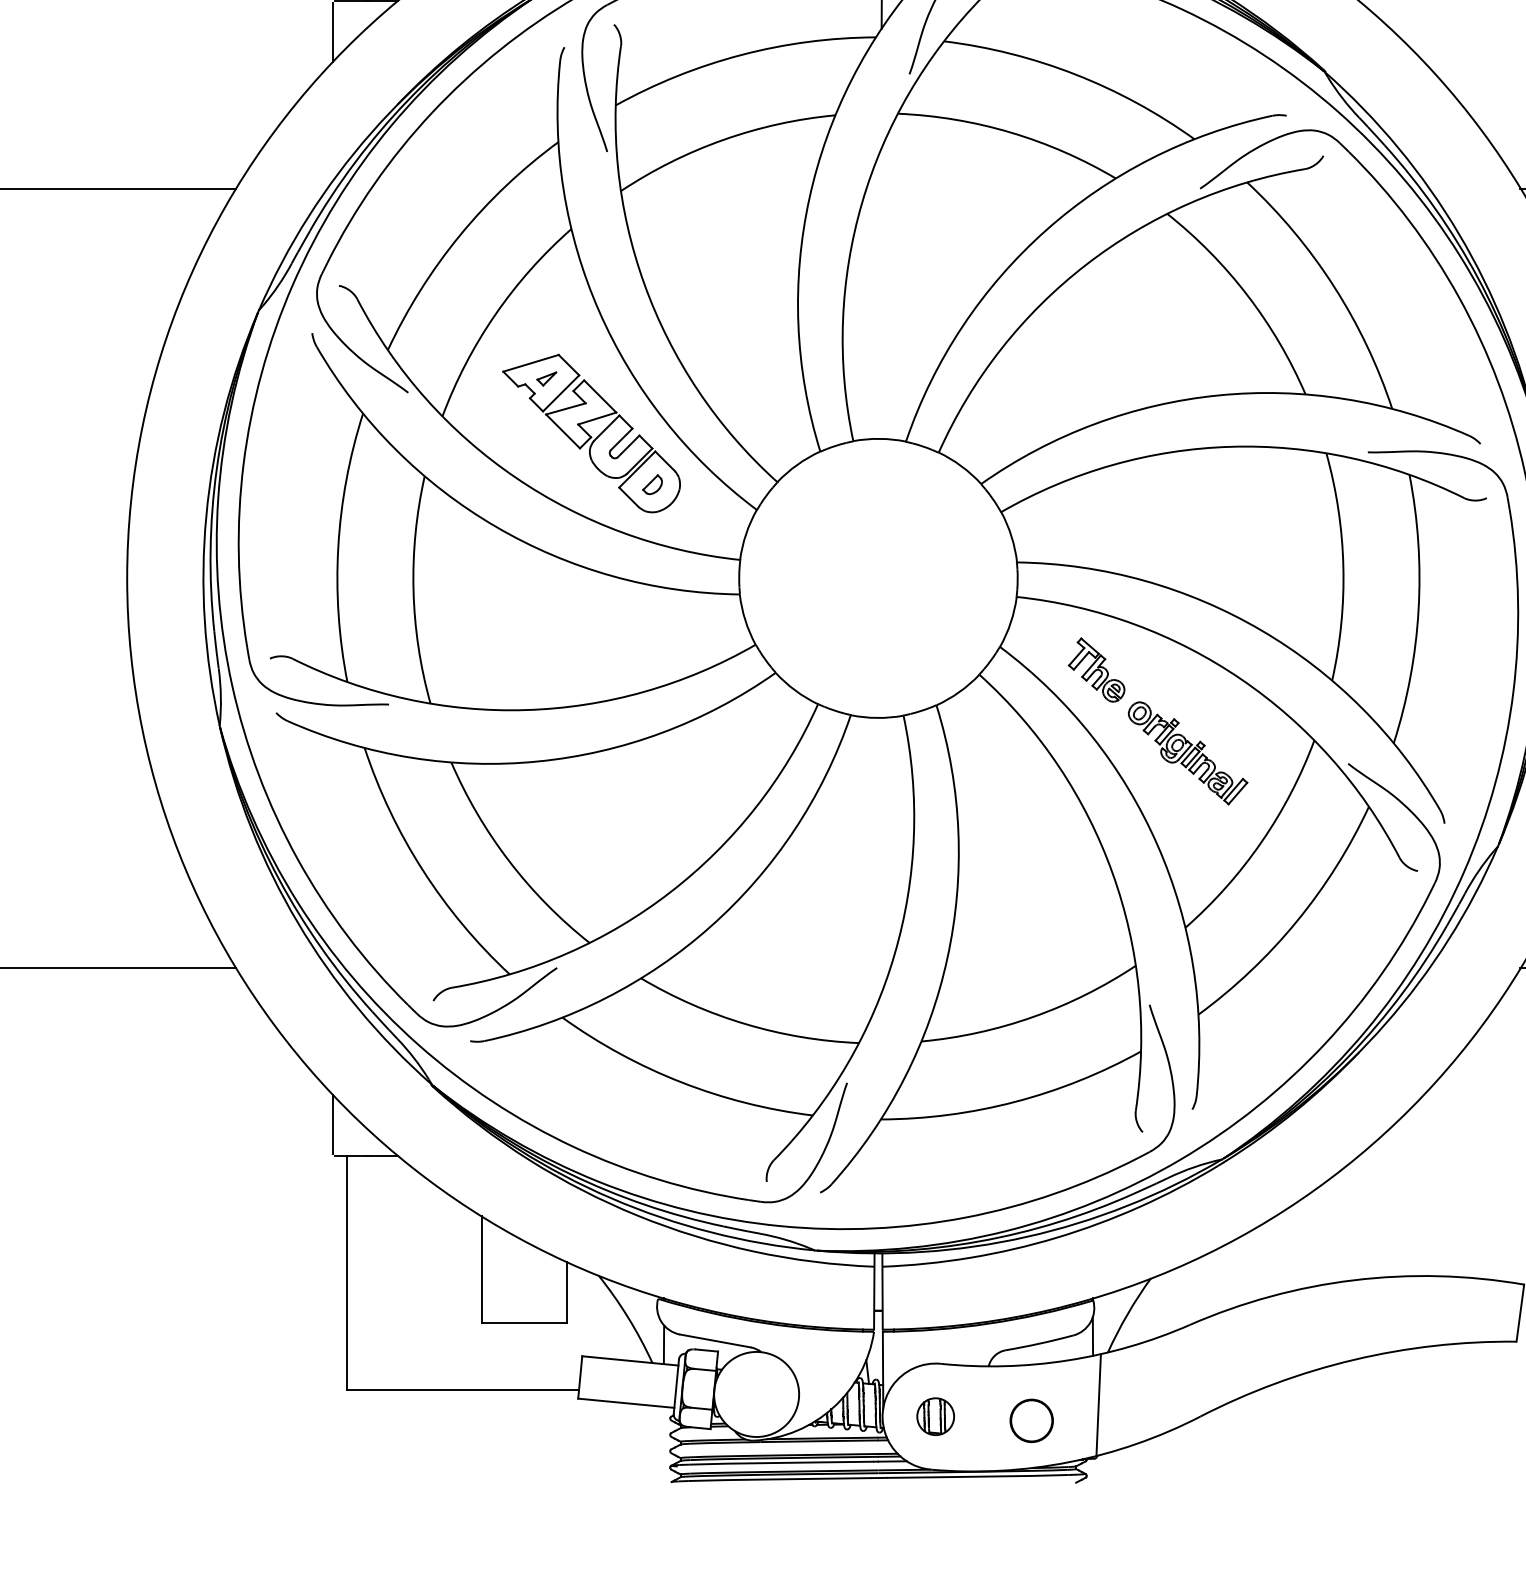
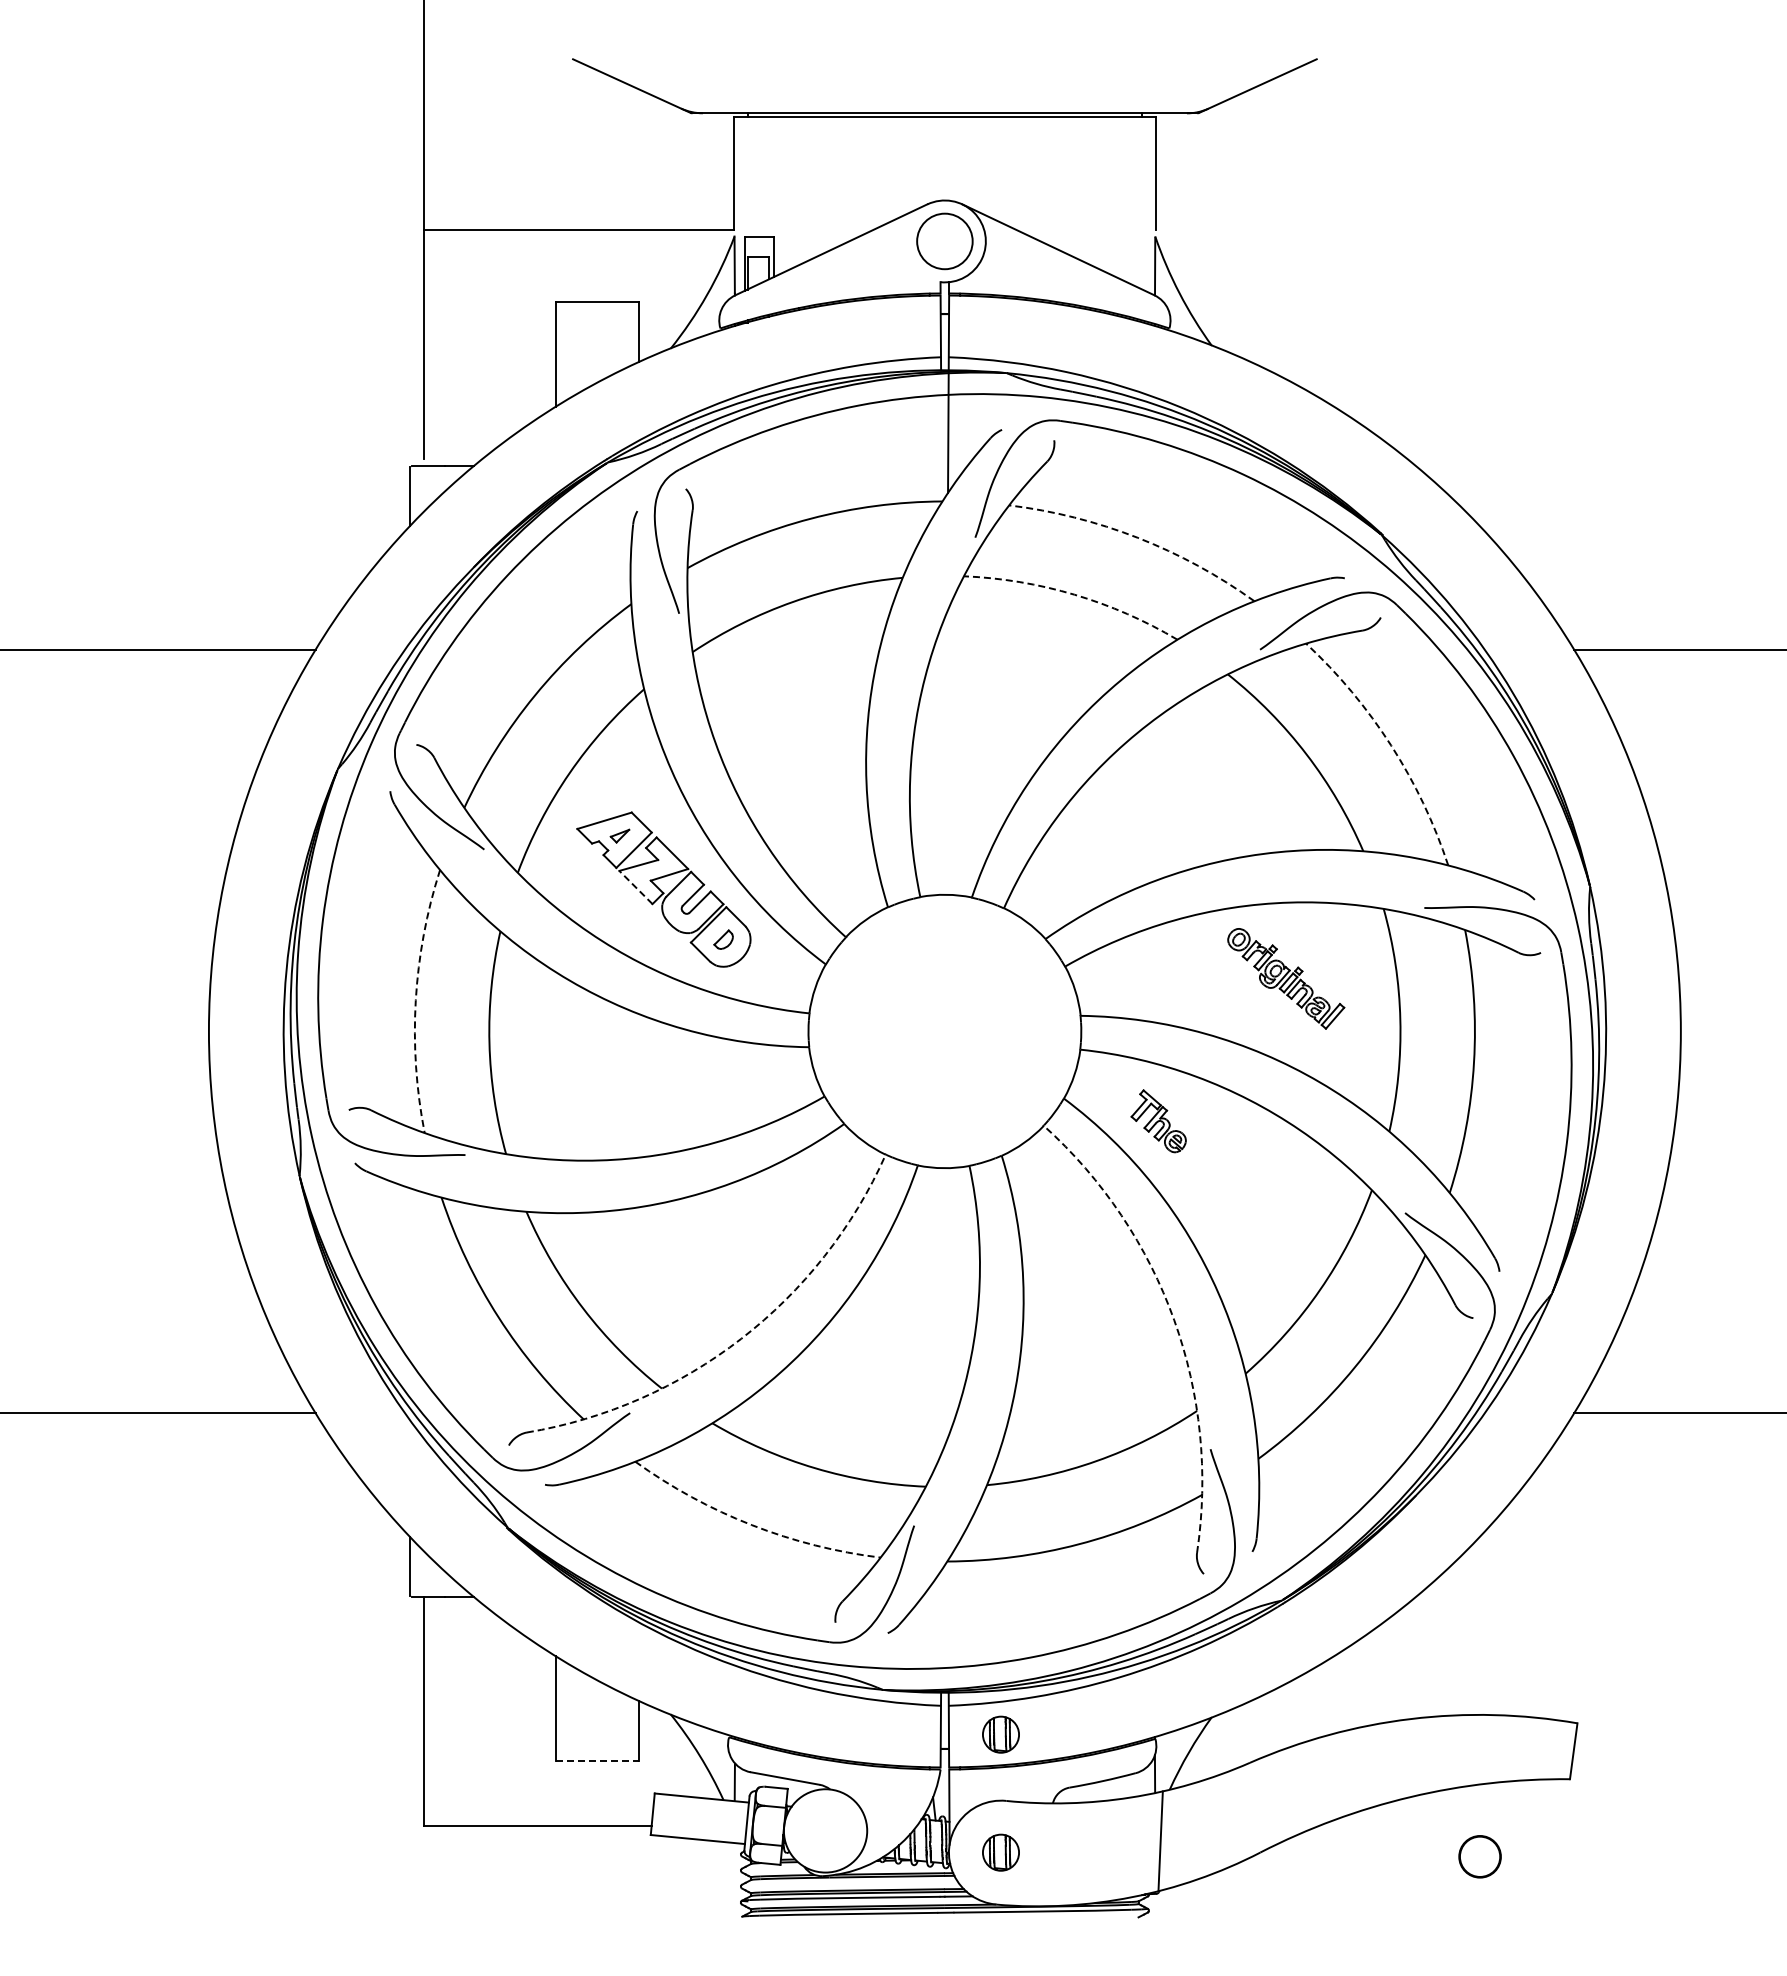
arc: (1075, 74) -> (1137, 537), solid -> dashed
arc: (1010, 132) -> (1074, 594), solid -> dashed
arc: (1334, 286) -> (1391, 745), solid -> dashed
line: (562, 431) -> (635, 887), solid -> dashed
arc: (338, 546) -> (415, 1000), solid -> dashed
part: (1188, 752) -> (1286, 978), moved
arc: (1112, 873) -> (1174, 1320), solid -> dashed
arc: (670, 891) -> (741, 1338), solid -> dashed
arc: (681, 1082) -> (751, 1525), solid -> dashed
part: (935, 1296) -> (1000, 1734), added
line: (523, 1322) -> (597, 1760), solid -> dashed
circle: (1031, 1420) -> (1479, 1856), moved

